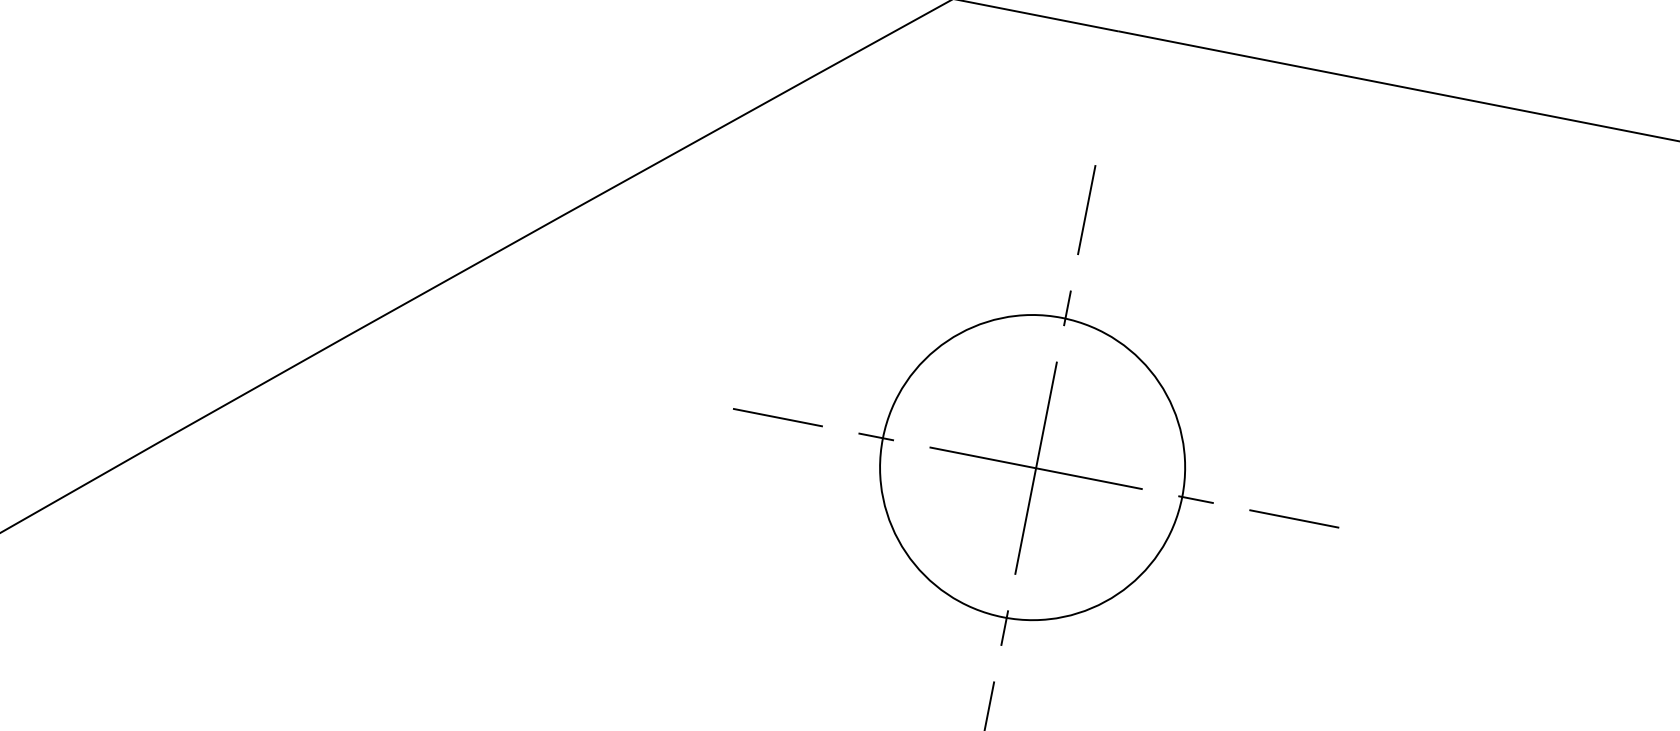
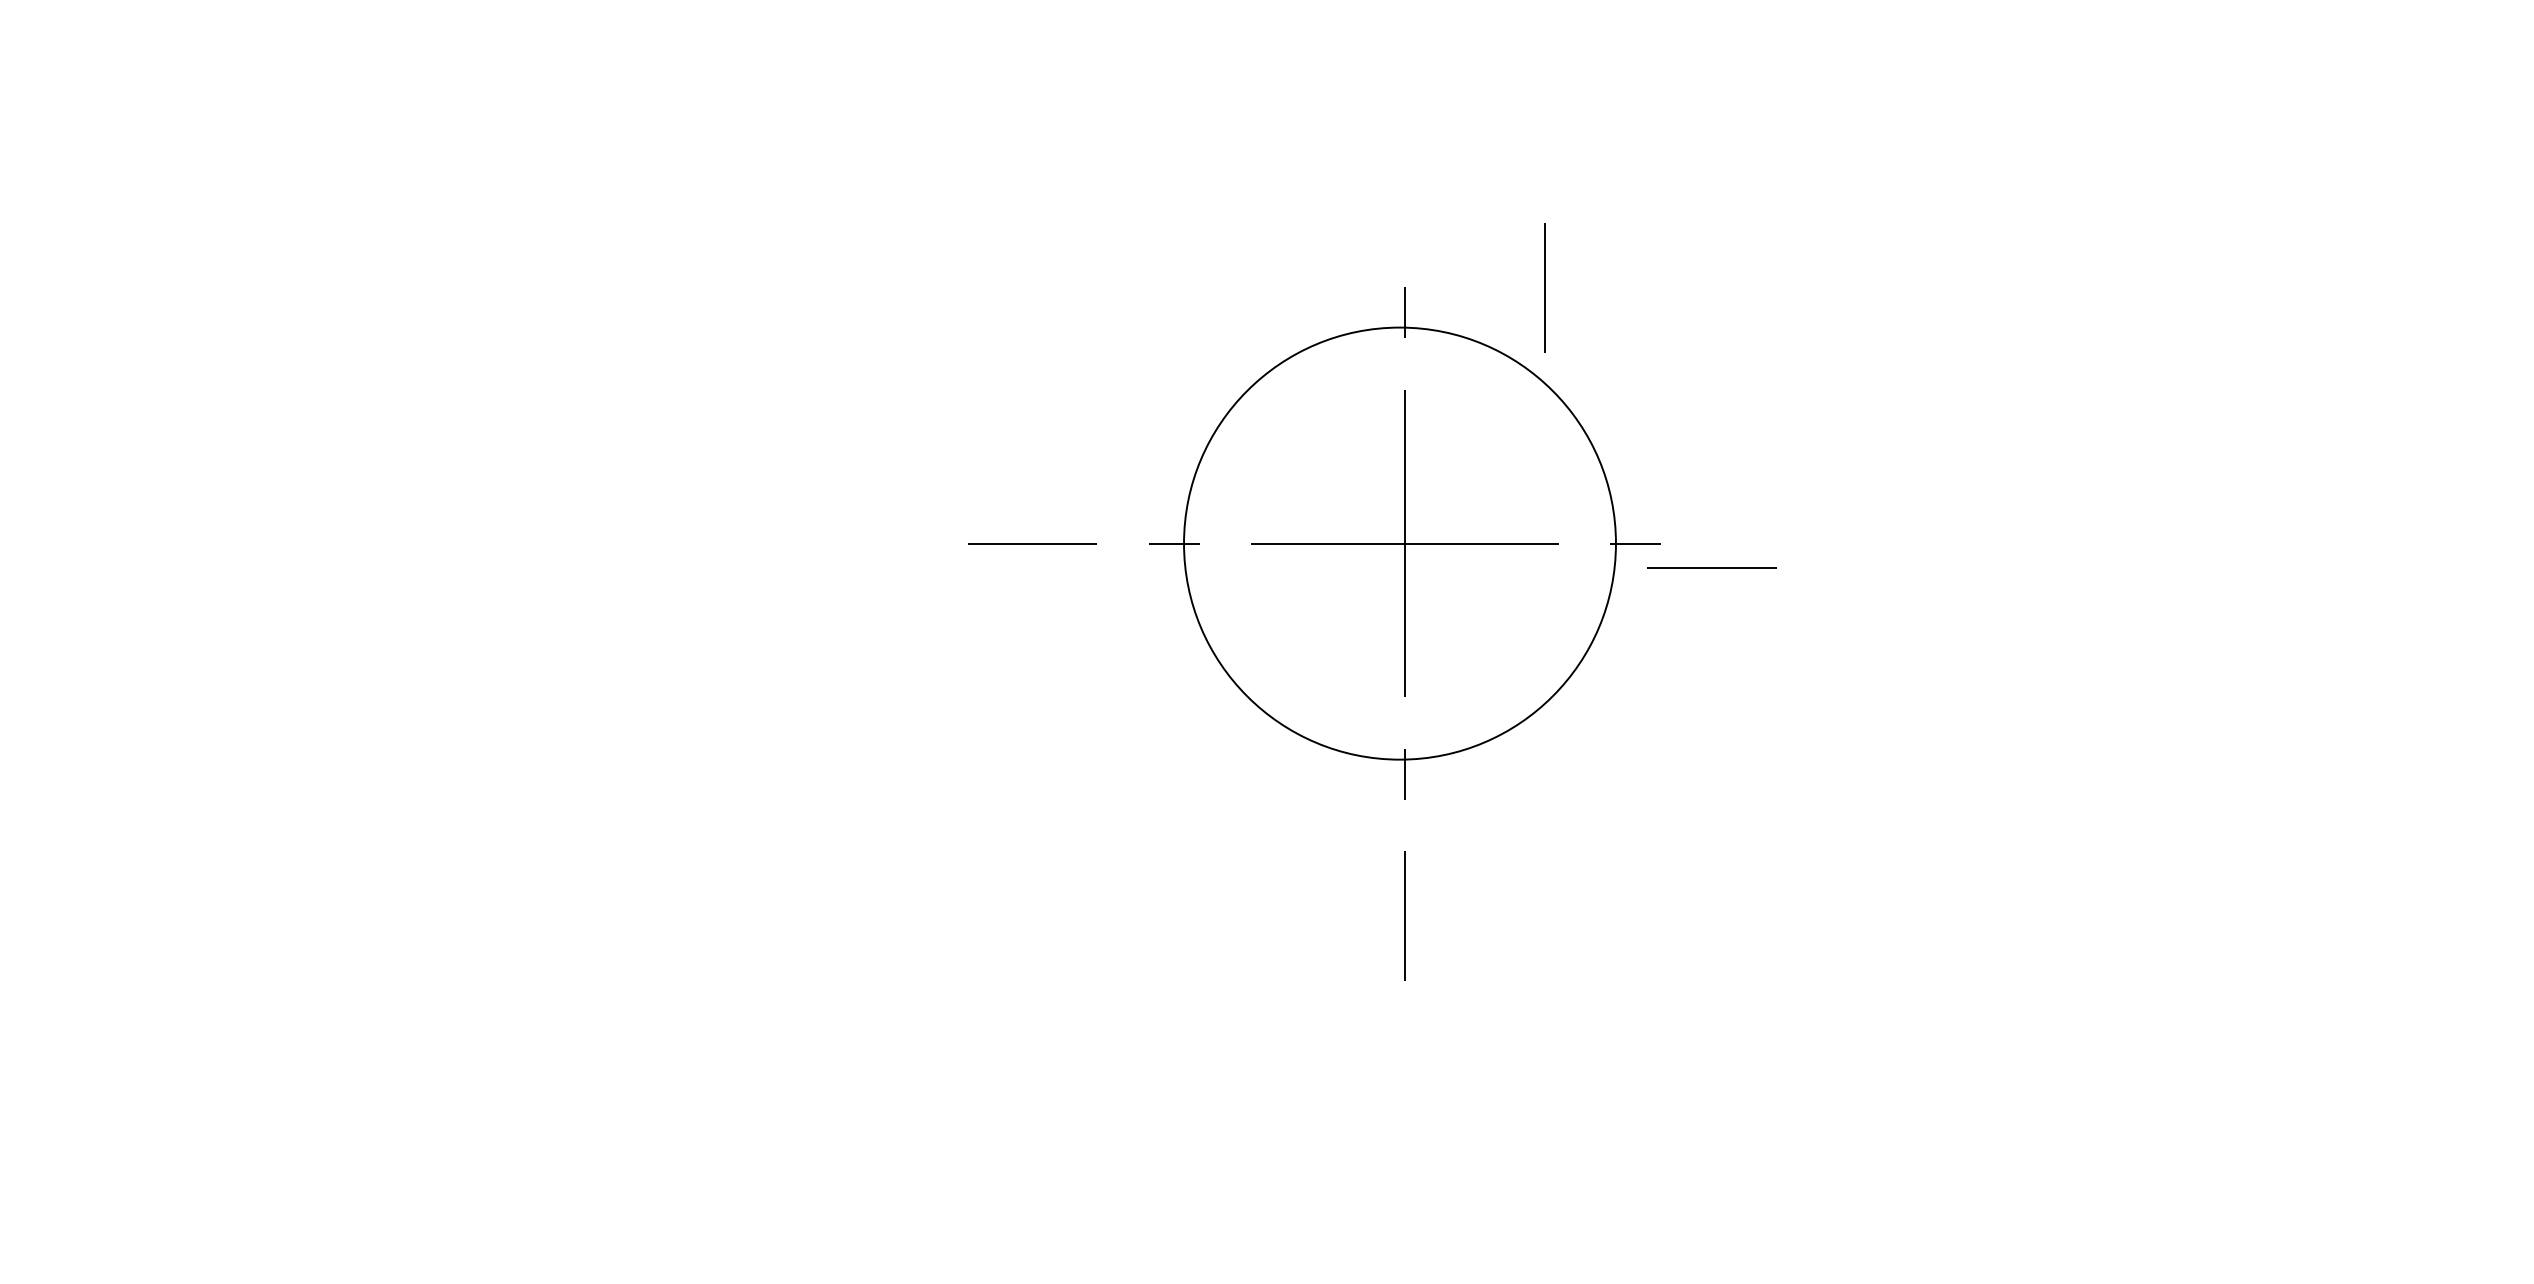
line: (1086, 209) -> (1544, 287), moved
line: (1294, 518) -> (1711, 567), moved

